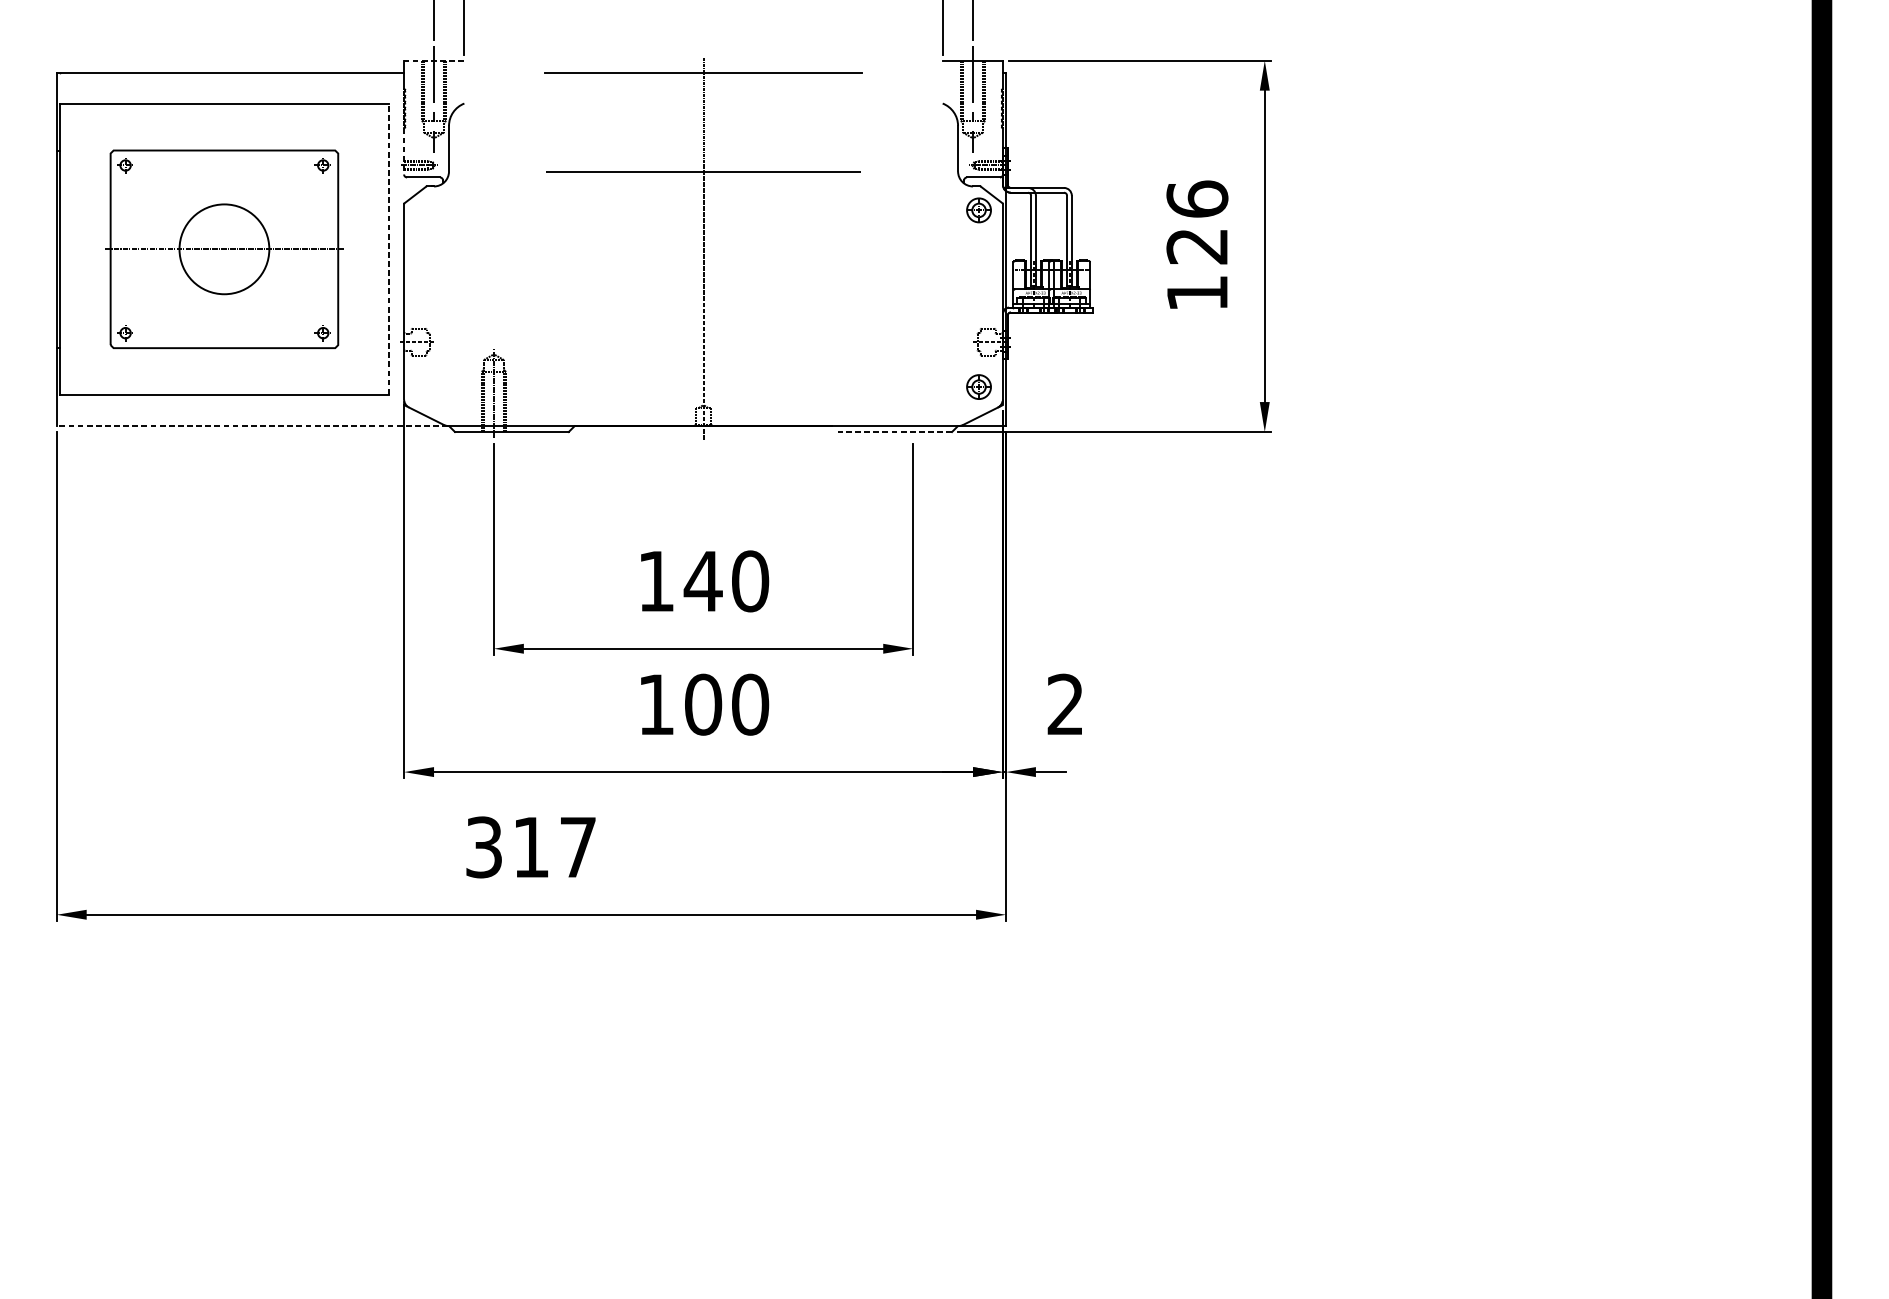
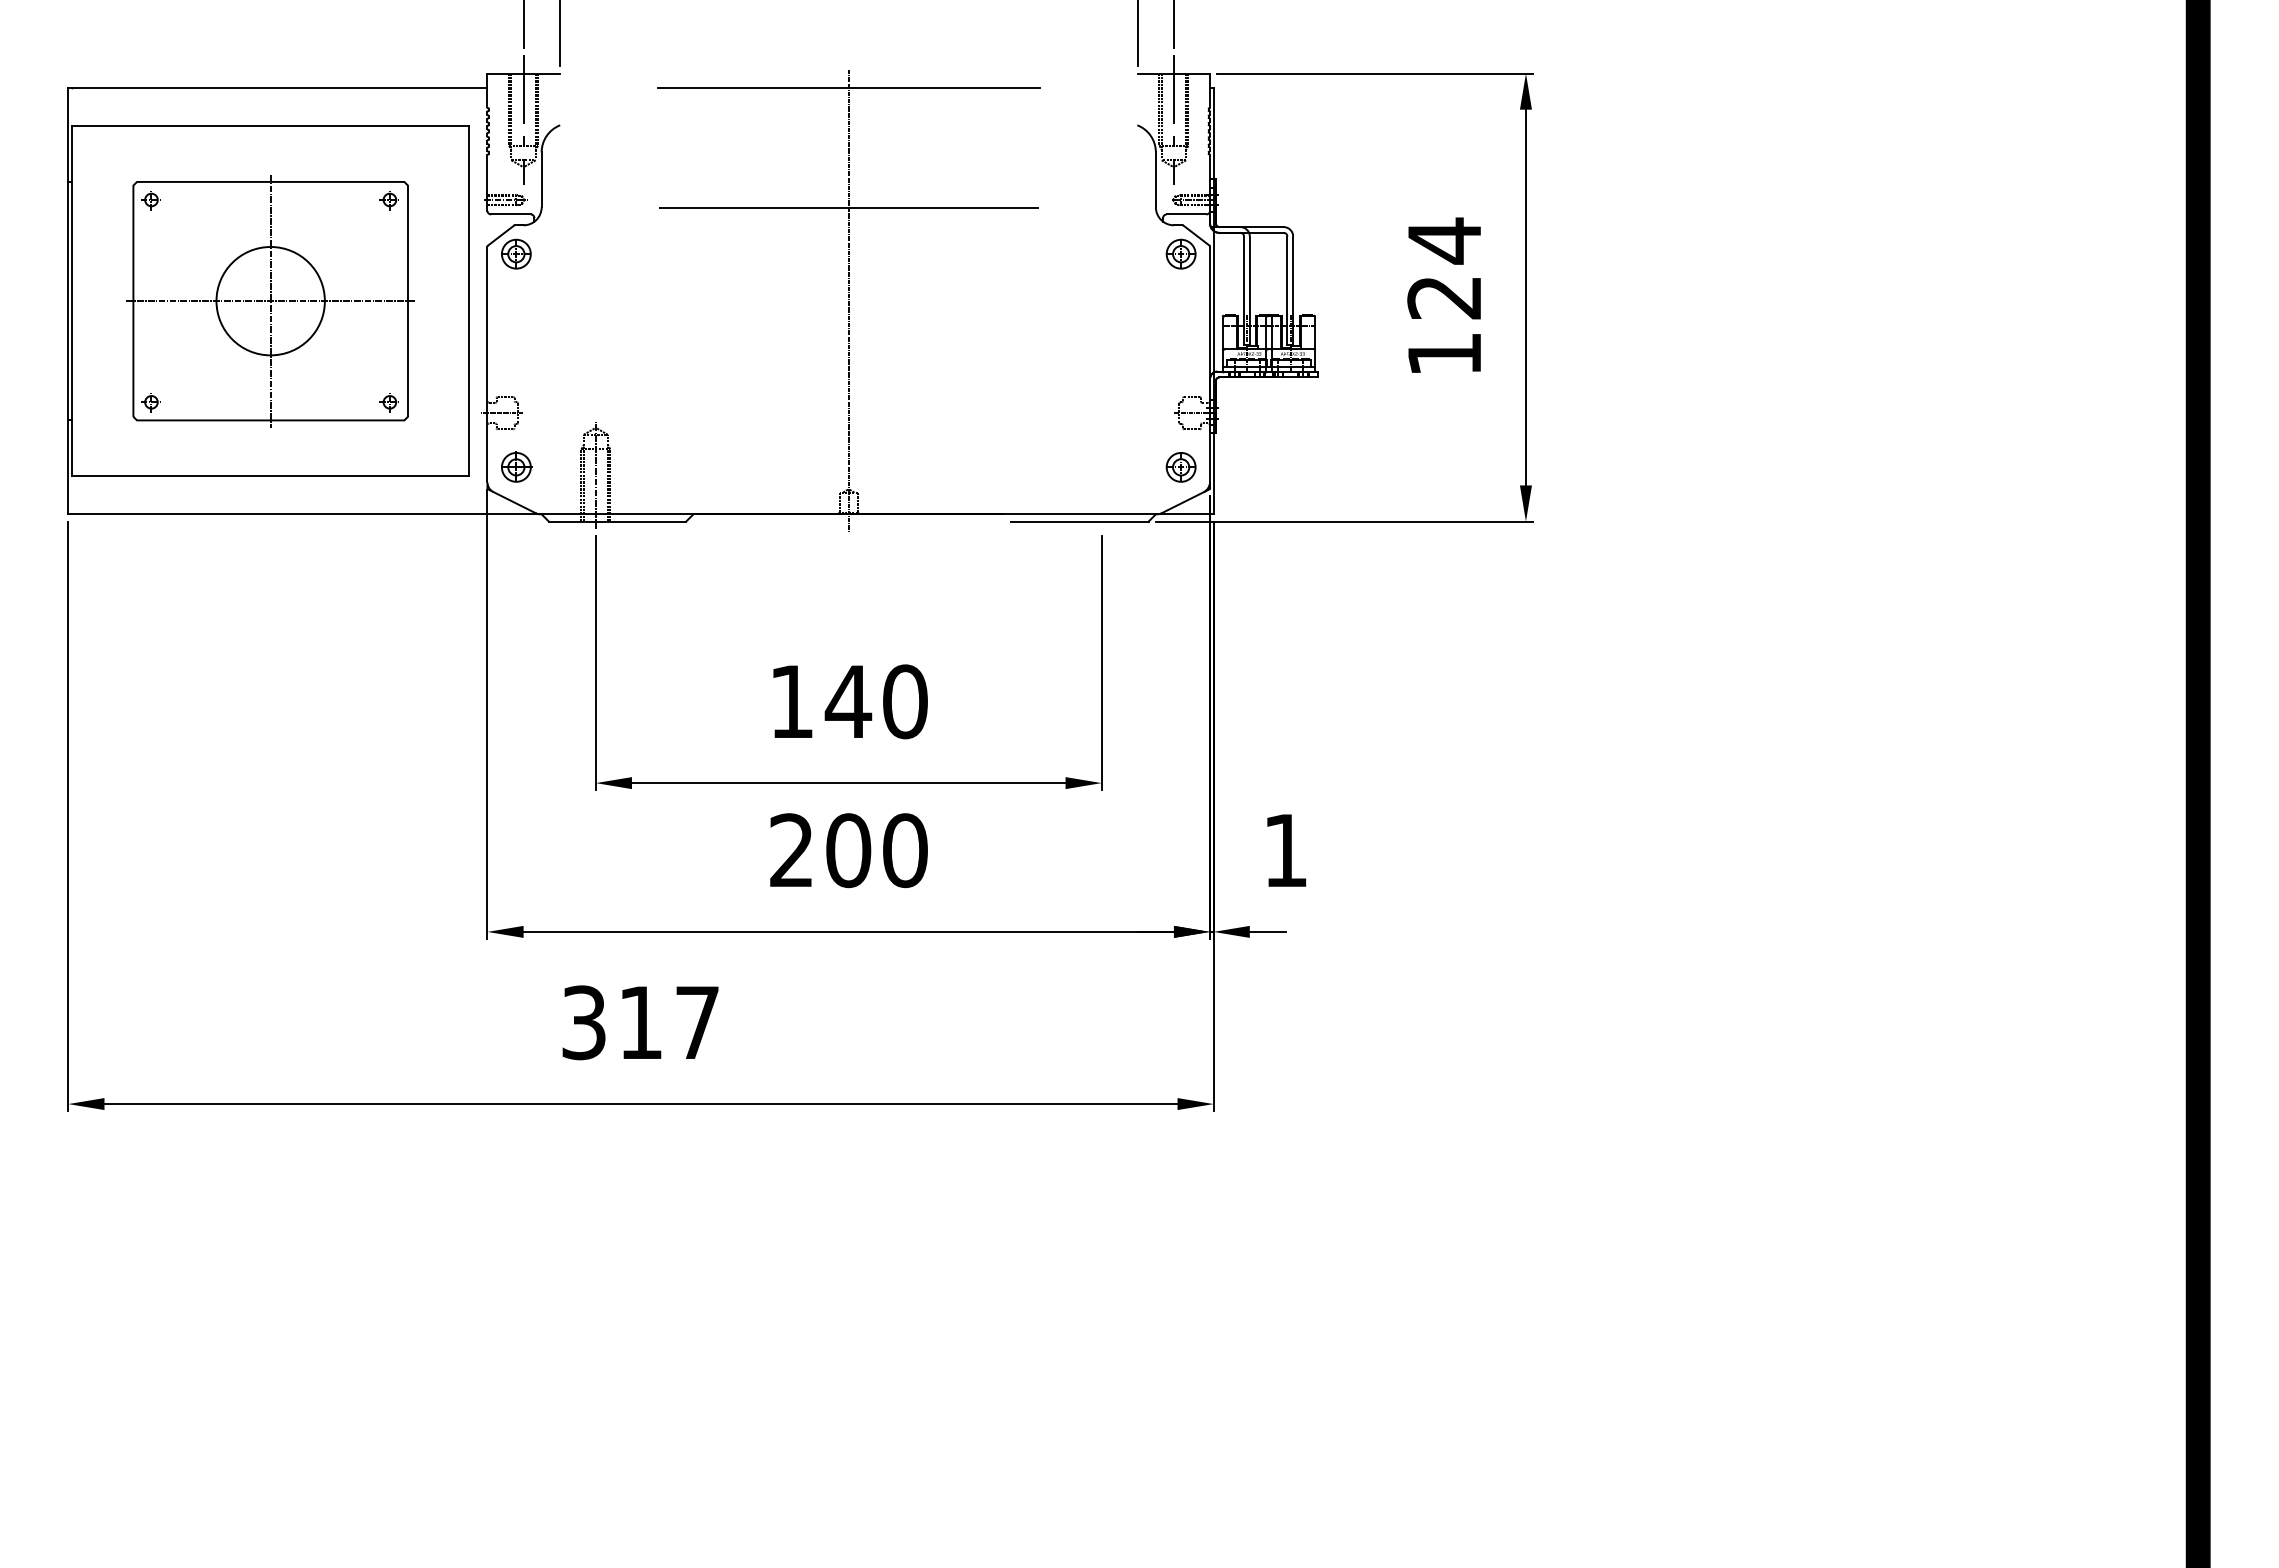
line: (433, 60) -> (523, 73), dashed -> solid
line: (404, 151) -> (487, 183), dashed -> solid
text: (1197, 199) -> (1444, 240), 126 -> 124
part: (428, 209) -> (516, 253), added
line: (224, 248) -> (270, 300), added
line: (389, 248) -> (469, 300), dashed -> solid
part: (428, 386) -> (516, 466), added
line: (251, 426) -> (303, 514), dashed -> solid
line: (895, 431) -> (1080, 521), dashed -> solid
text: (656, 703) -> (791, 849), 100 -> 200
text: (1065, 703) -> (1285, 849), 2 -> 1

